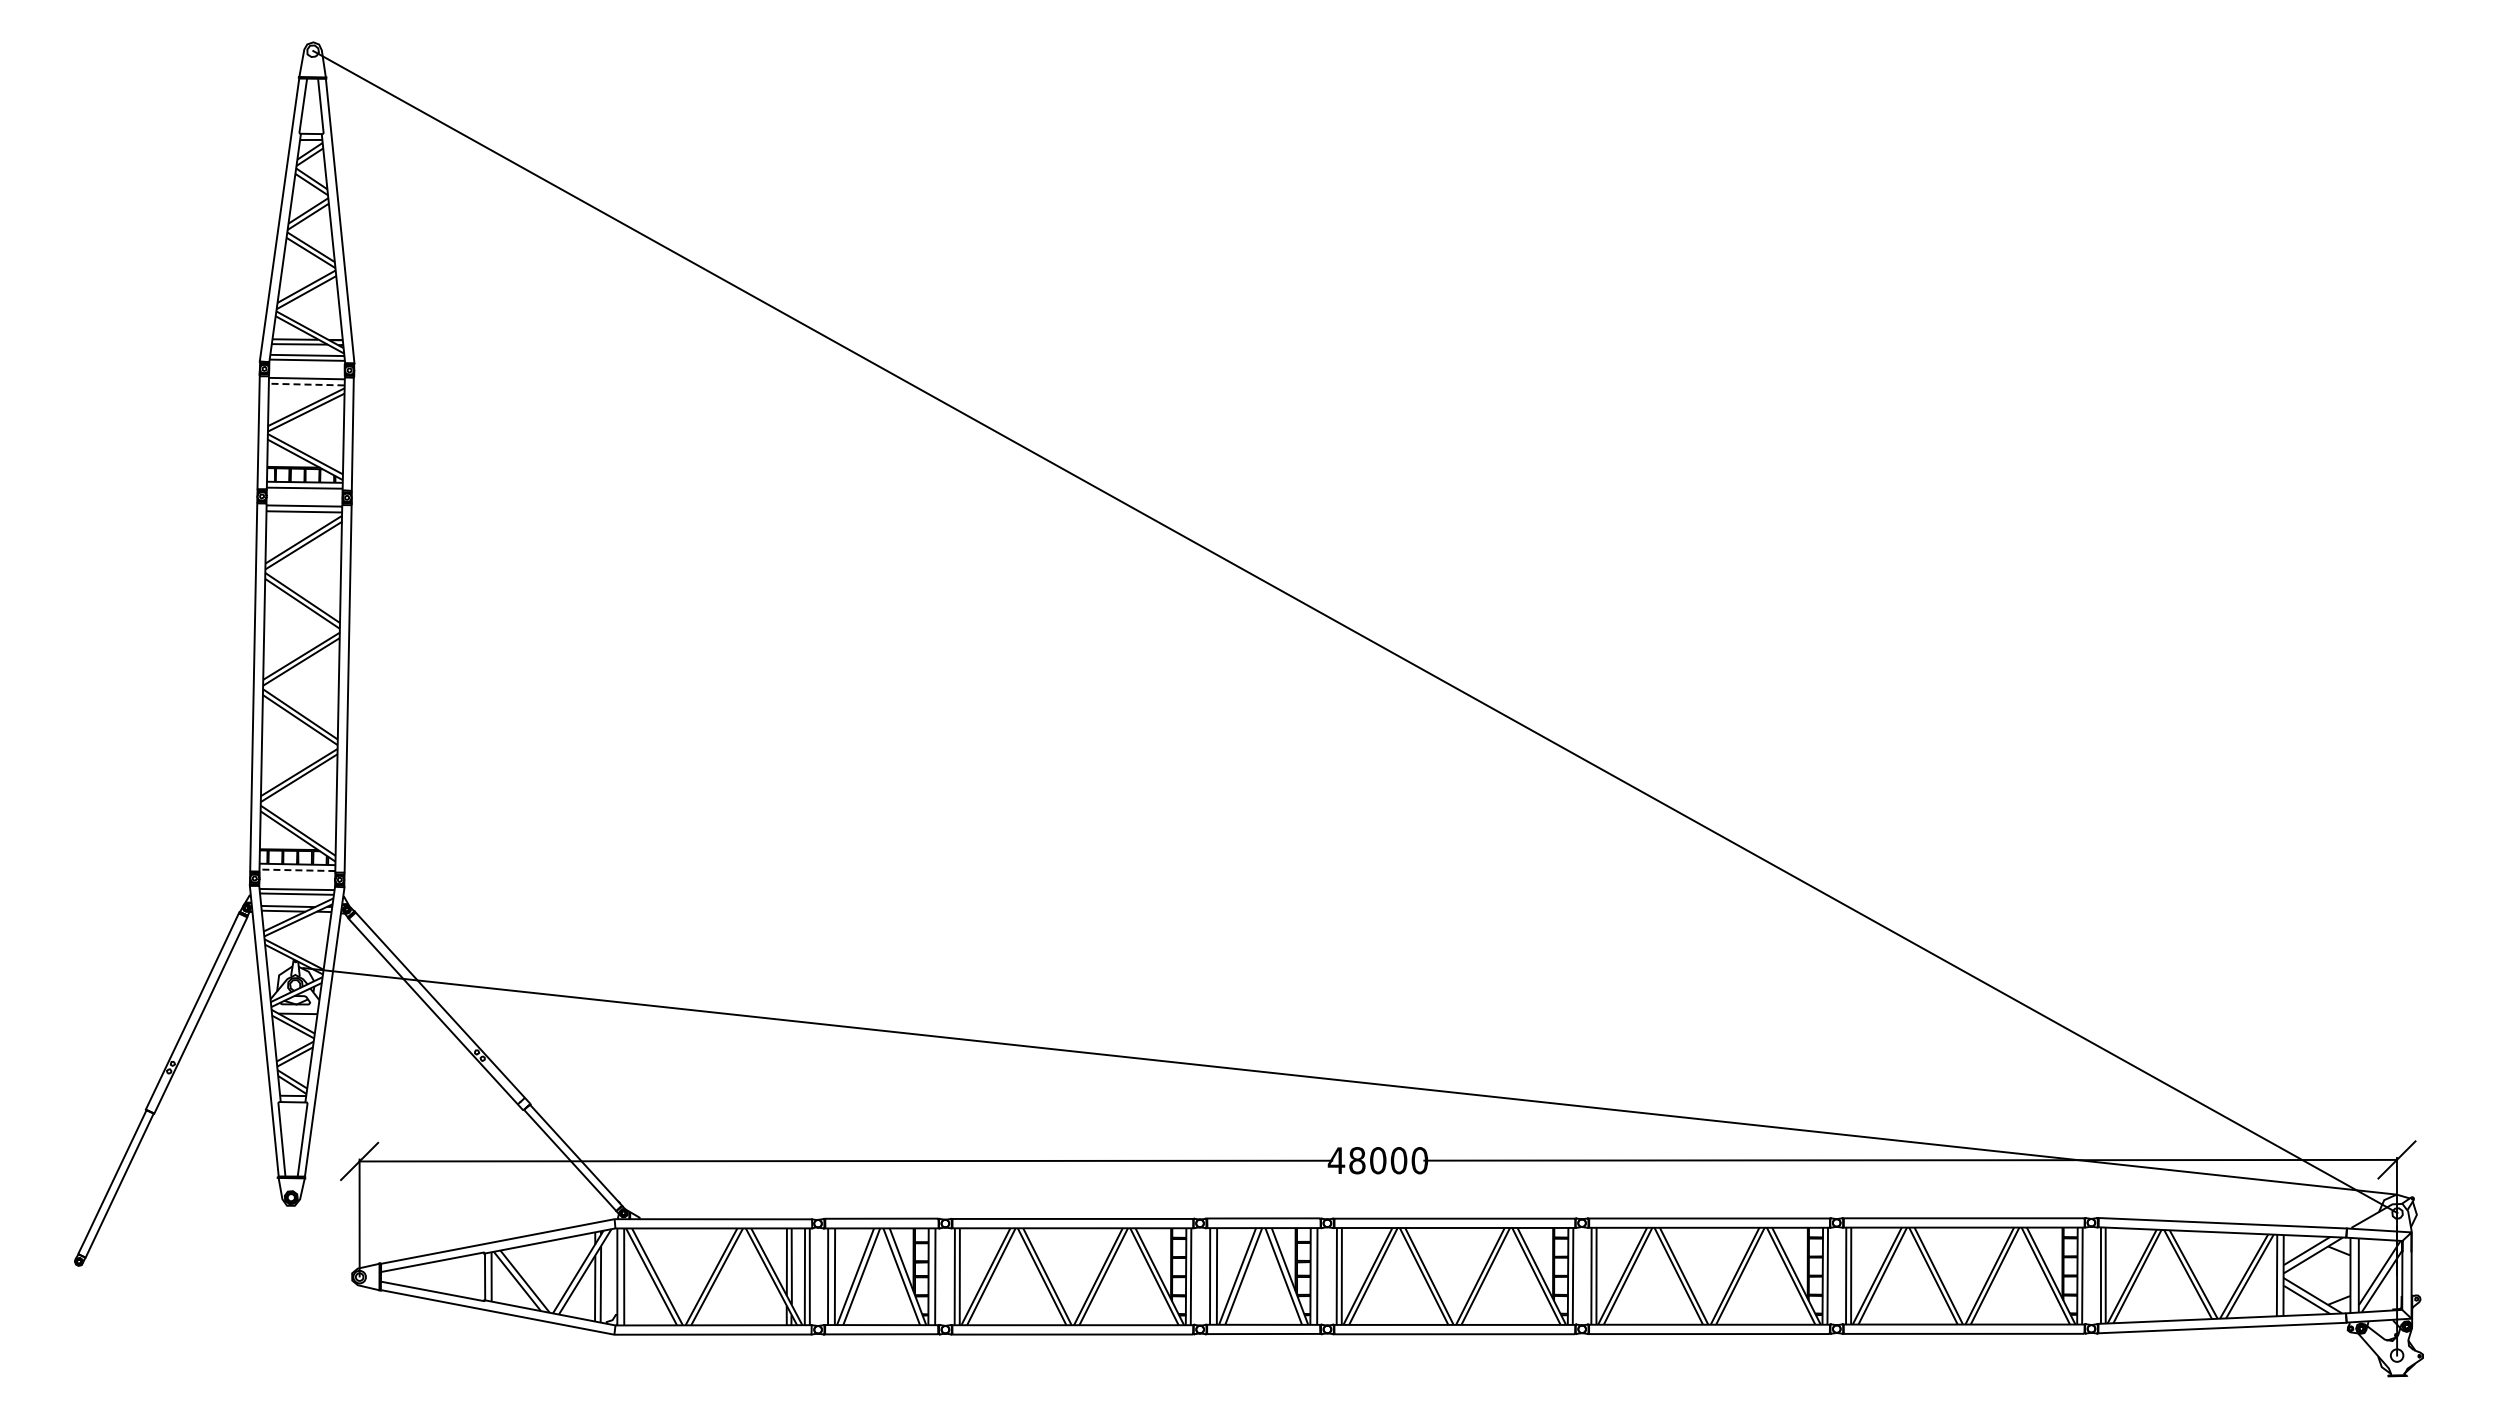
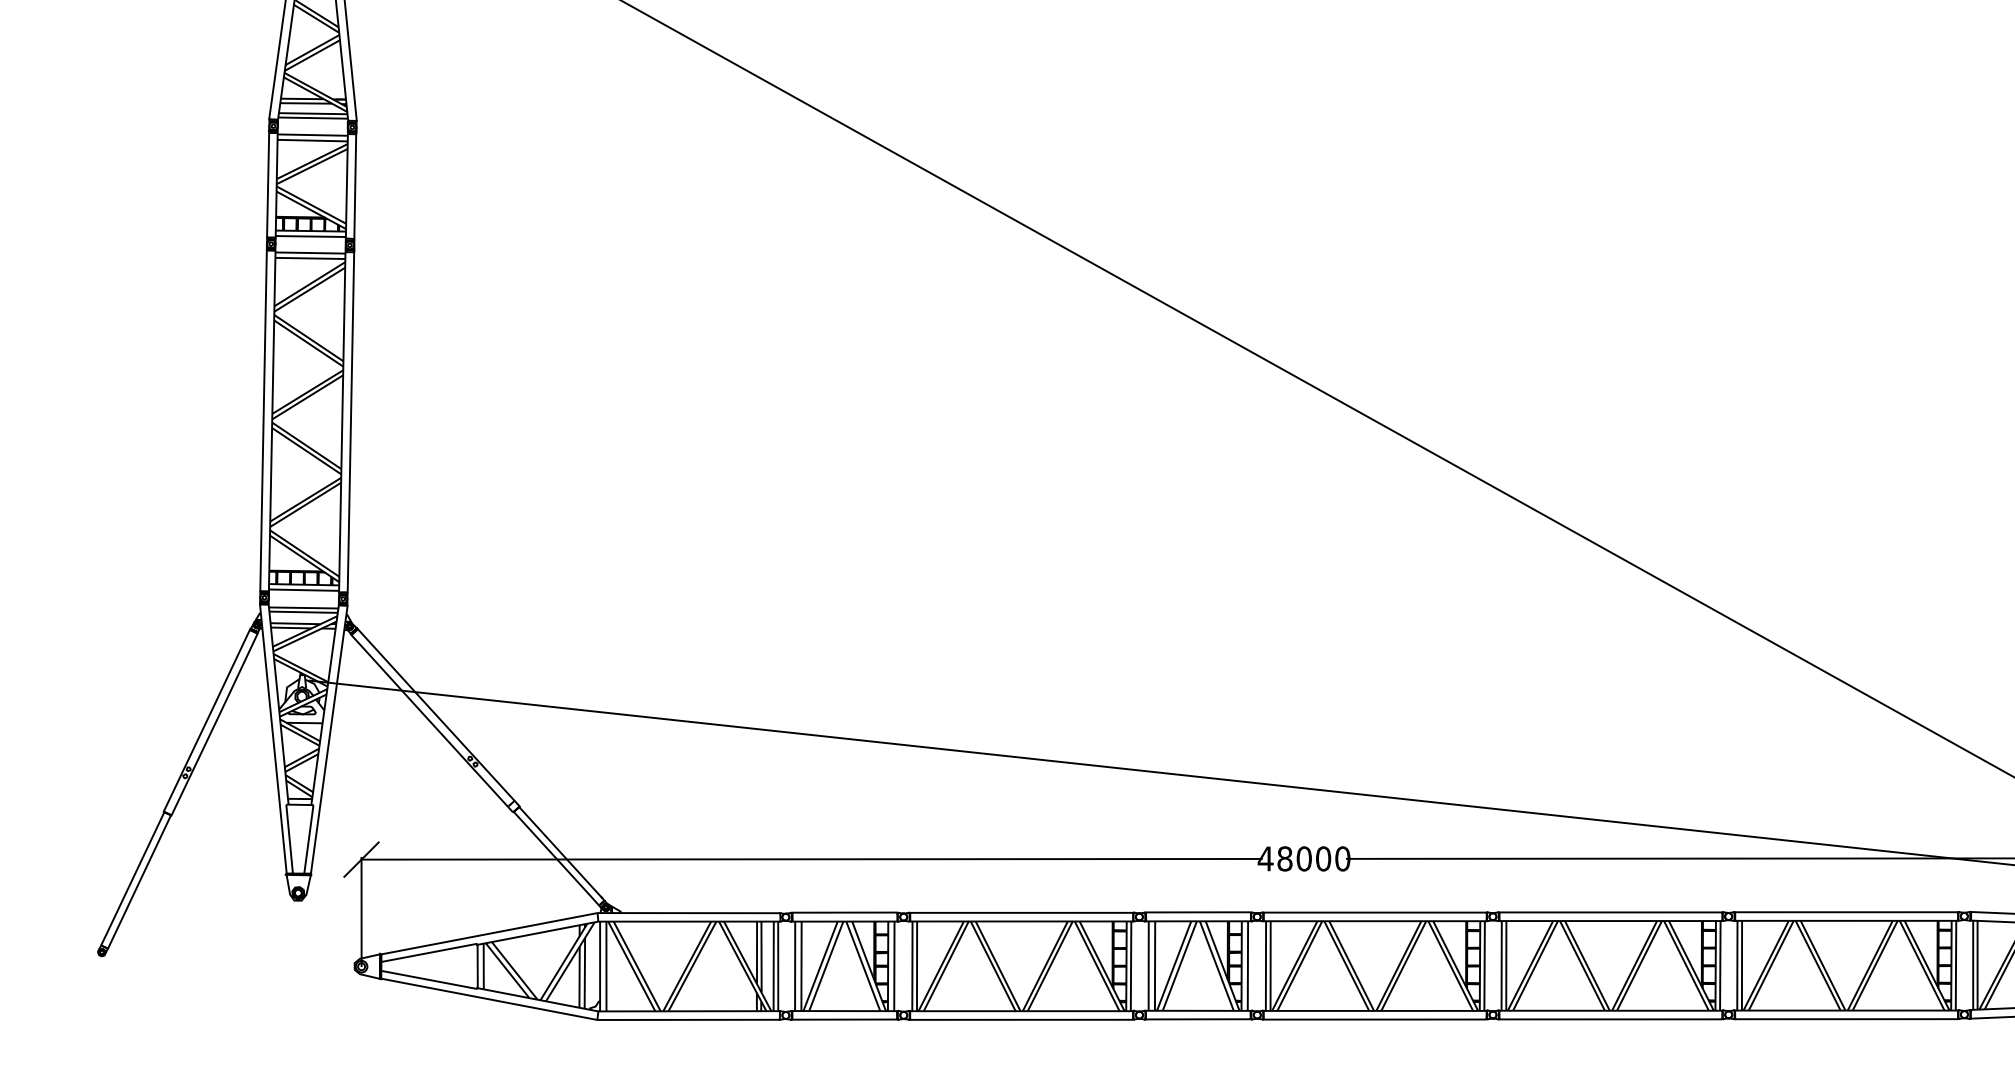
line: (306, 384) -> (312, 140), dashed -> solid
line: (297, 870) -> (304, 590), dashed -> solid

